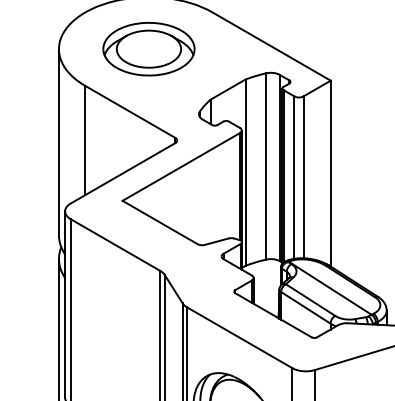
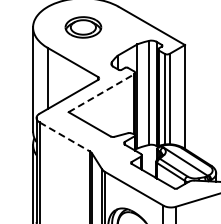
part: (149, 49) -> (83, 27), size x0.7
line: (181, 167) -> (101, 93), solid -> dashed
line: (115, 244) -> (64, 136), solid -> dashed

